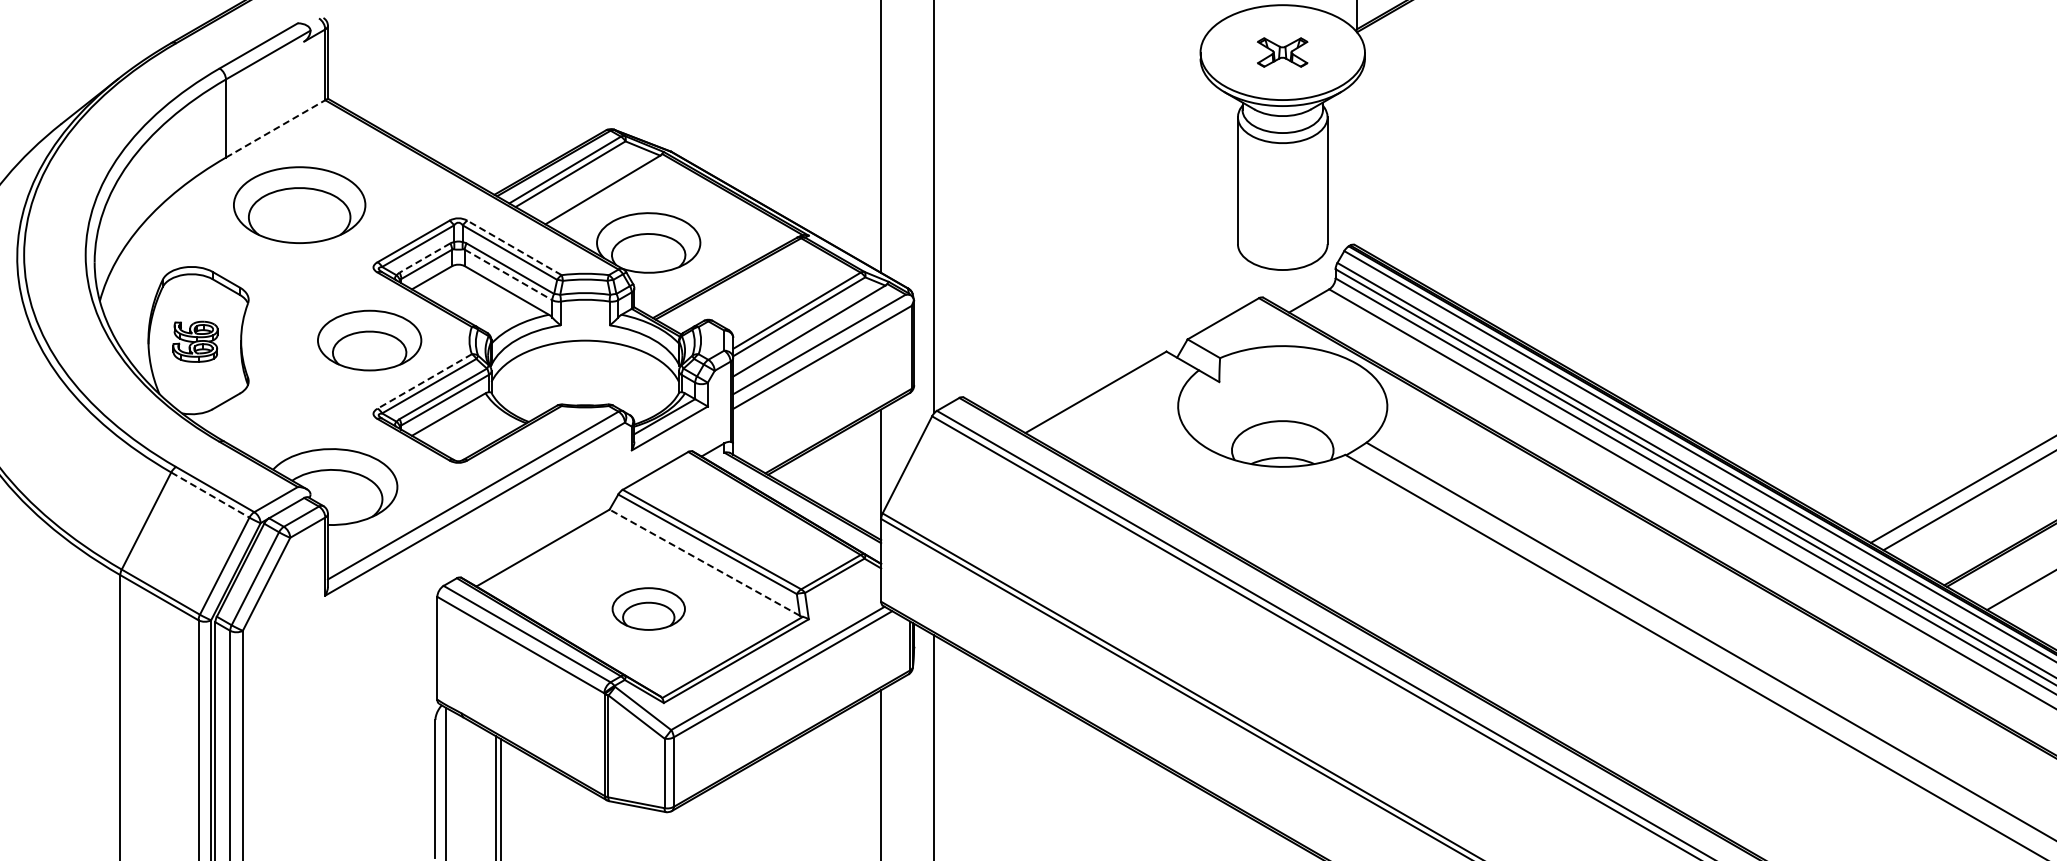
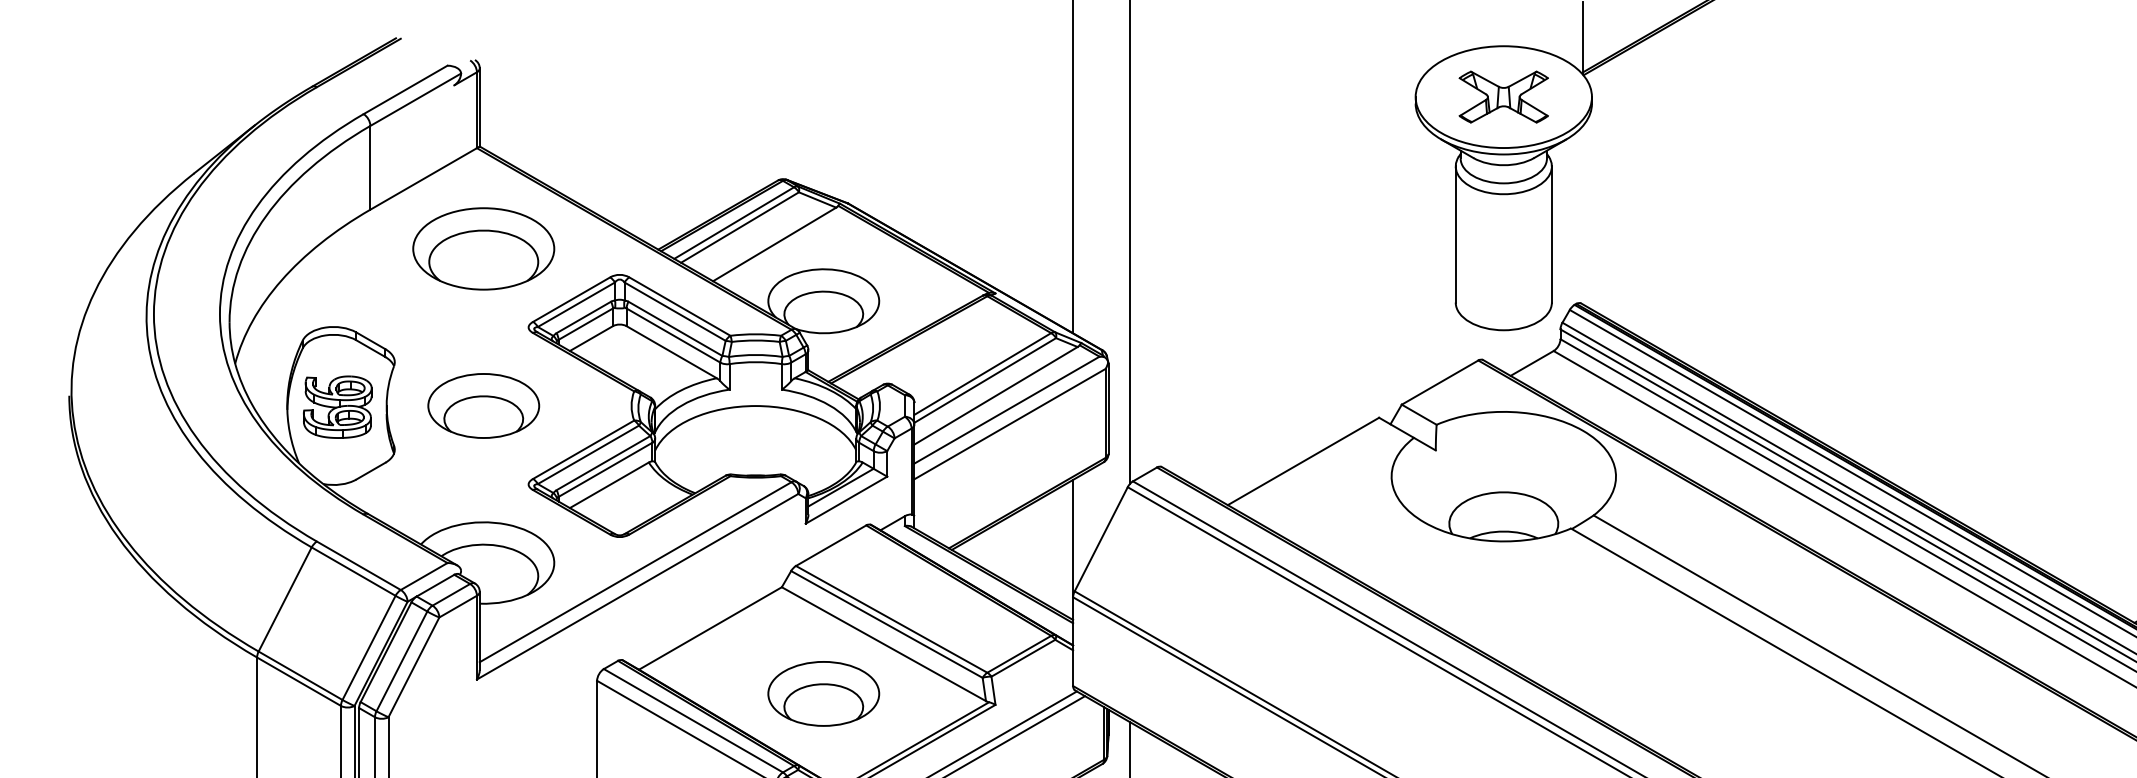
part: (1282, 52) -> (1503, 96), size x1.67
line: (276, 128) -> (424, 178), dashed -> solid
part: (299, 204) -> (483, 248), moved
line: (514, 247) -> (679, 306), dashed -> solid
line: (424, 258) -> (583, 317), dashed -> solid
line: (508, 274) -> (673, 335), dashed -> solid
part: (369, 340) -> (483, 405), moved
part: (195, 341) -> (337, 406), size x1.43
line: (424, 381) -> (583, 449), dashed -> solid
line: (210, 495) -> (353, 572), dashed -> solid
line: (704, 562) -> (883, 643), dashed -> solid
part: (648, 608) -> (823, 693), size x1.43

